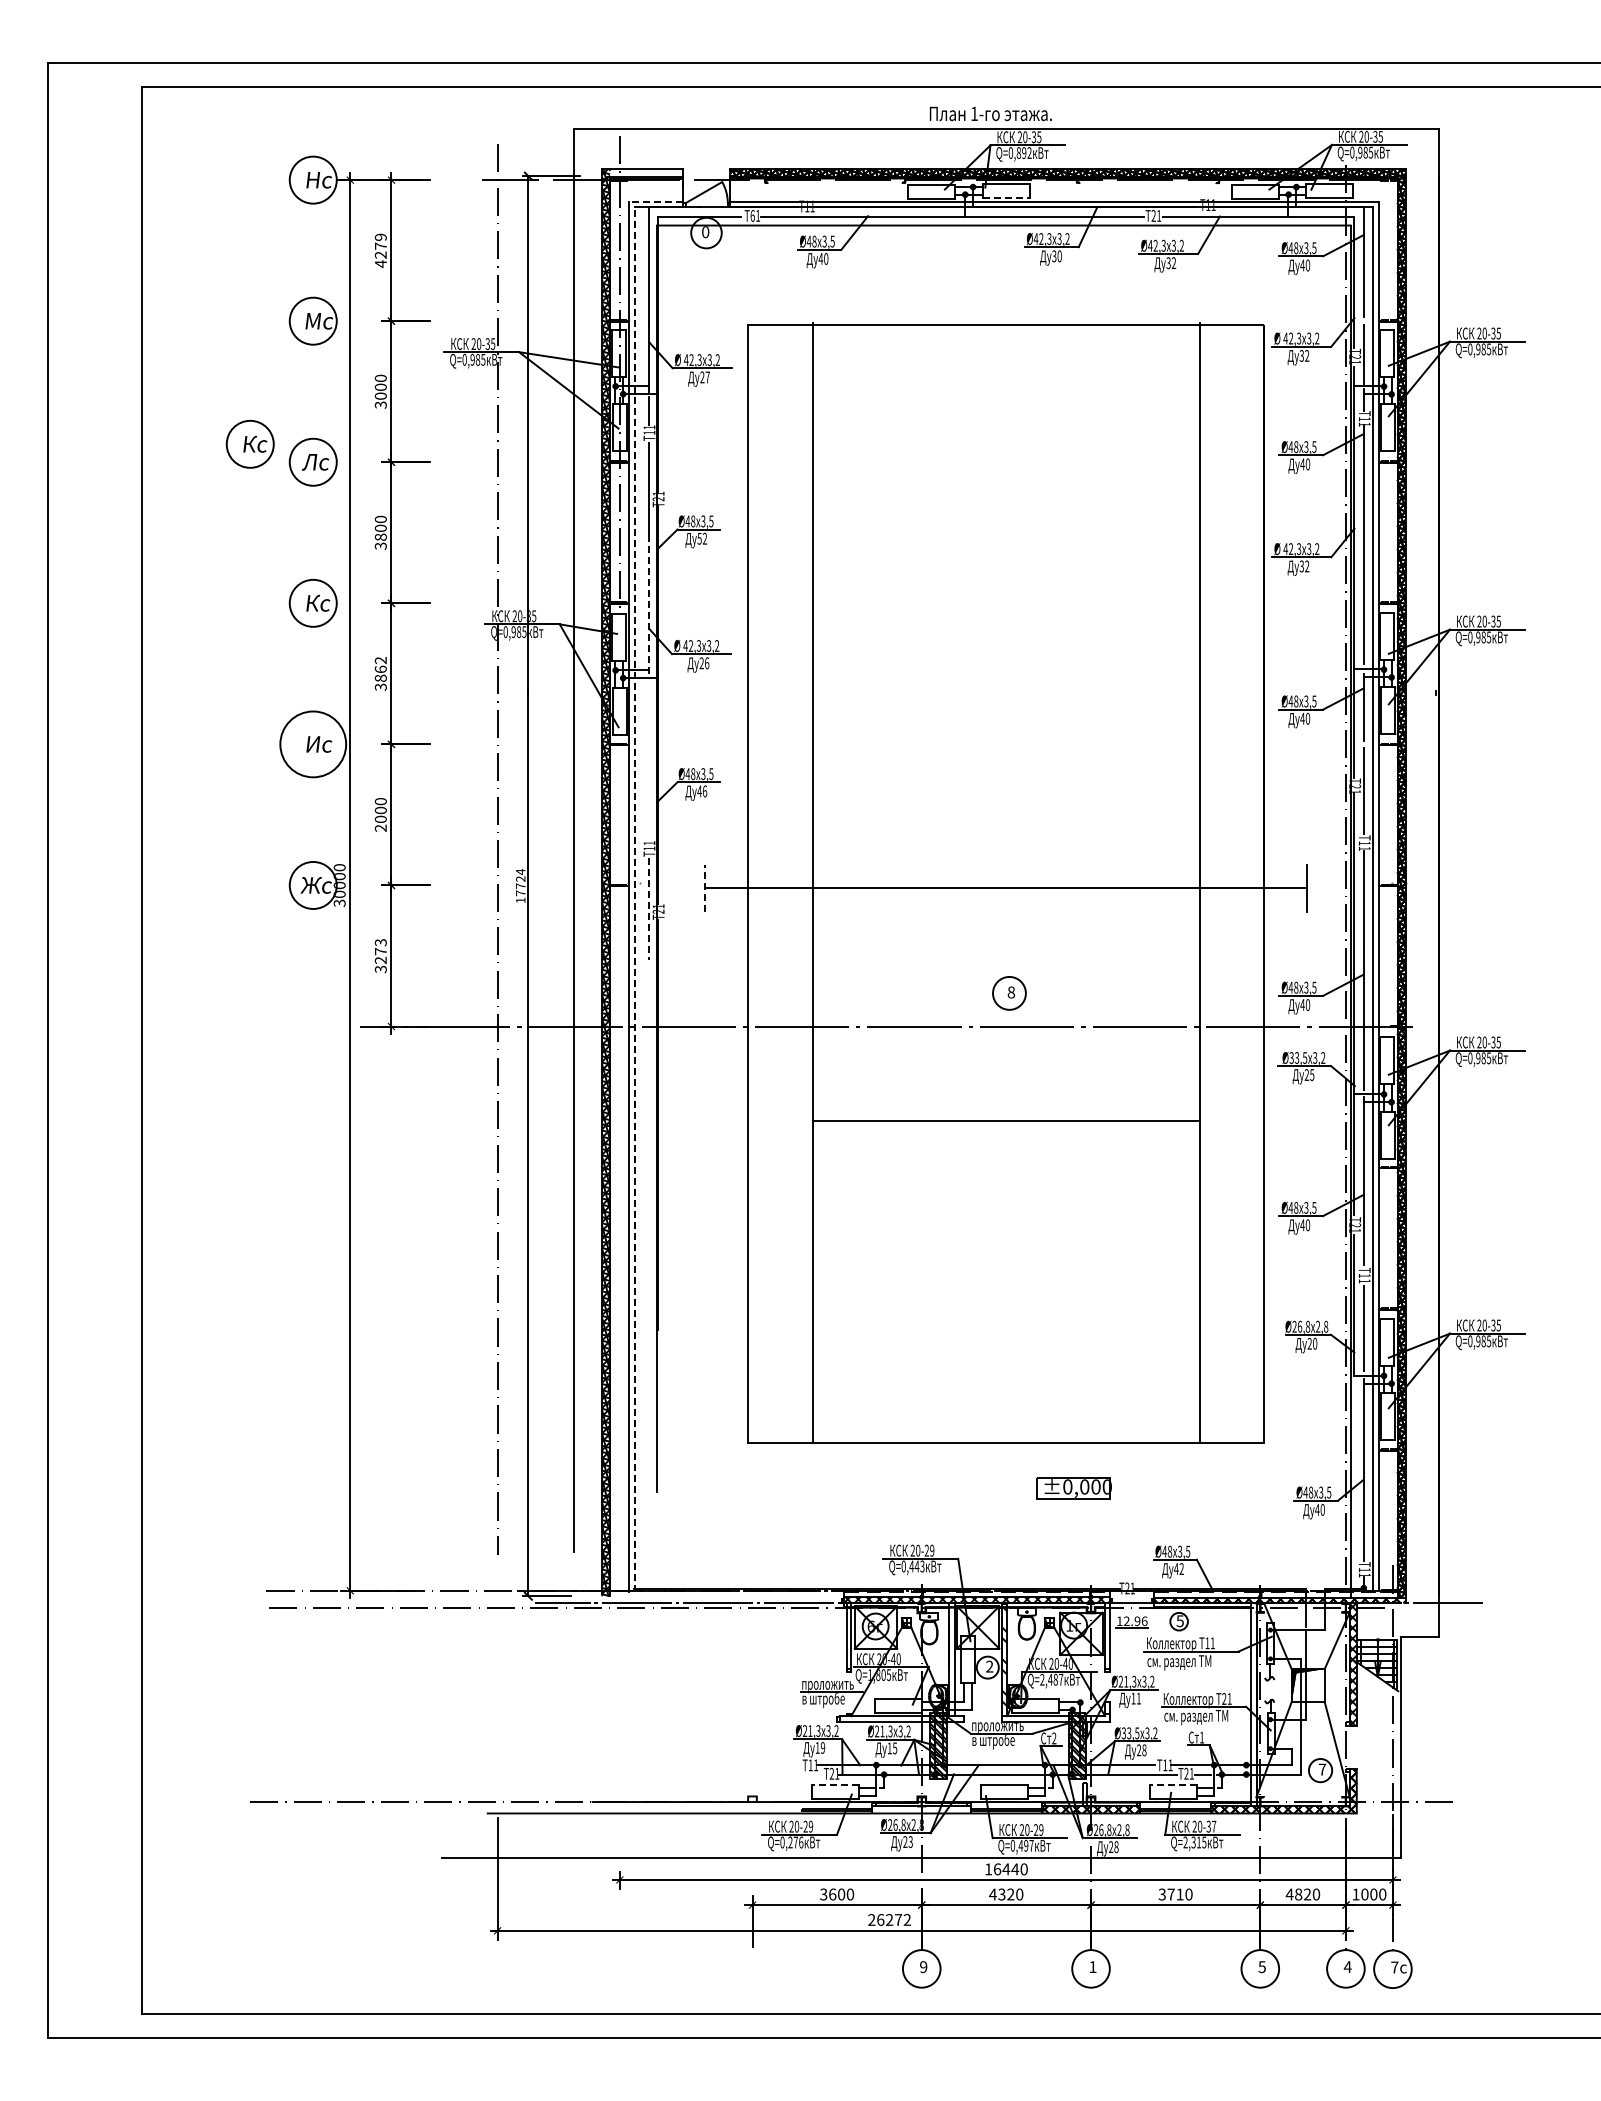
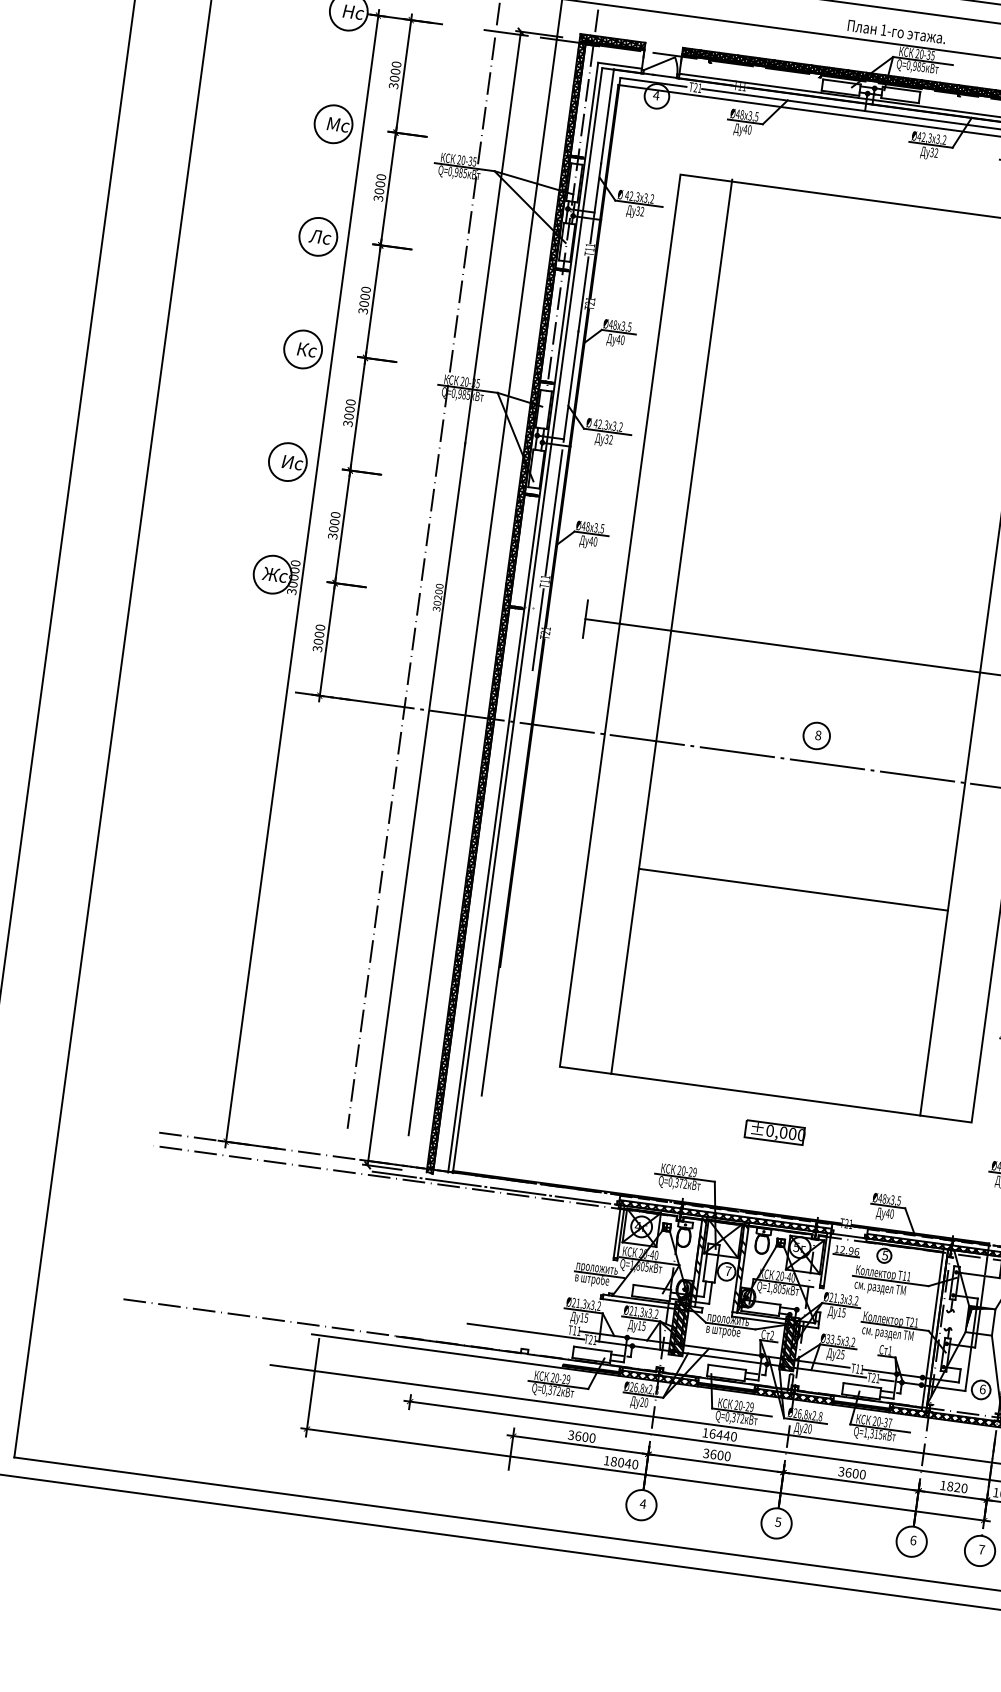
text: (1023, 153) -> (918, 67), Q=0,892 -> Q=0,985
hatch: (642, 174) -> (612, 42), added
line: (1006, 197) -> (900, 100), dashed -> solid
line: (655, 201) -> (619, 65), dashed -> solid
text: (752, 215) -> (695, 87), 61 -> 21
text: (705, 232) -> (656, 95), 0 -> 4
text: (380, 250) -> (394, 75), 4279 -> 3000
text: (1059, 256) -> (936, 153), 30 -> 32
text: (704, 377) -> (639, 211), 27 -> 32
part: (249, 444) -> (269, 215), removed
text: (380, 536) -> (363, 303), 3800 -> 3000
text: (702, 538) -> (620, 339), 52 -> 40
line: (649, 604) -> (571, 386), dashed -> solid
text: (704, 663) -> (608, 439), 26 -> 32
text: (380, 668) -> (349, 408), 3862 -> 3000
circle: (312, 743) -> (287, 461), size x0.71
line: (649, 762) -> (554, 512), added
text: (705, 791) -> (595, 542), 46 -> 40
text: (380, 827) -> (332, 535), 2000 -> 3000
text: (520, 885) -> (438, 597), 17724 -> 30200
line: (705, 888) -> (585, 619), dashed -> solid
line: (634, 899) -> (527, 620), dashed -> solid
line: (649, 908) -> (538, 629), dashed -> solid
text: (380, 951) -> (319, 634), 3273 -> 3000
line: (1005, 1121) -> (792, 889), moved
part: (1073, 1488) -> (774, 1132), moved
text: (916, 1566) -> (680, 1183), Q=0,443 -> Q=0,372
text: (1181, 1569) -> (891, 1214), 42 -> 40
text: (1069, 1625) -> (796, 1247), 1 -> 5
text: (870, 1626) -> (637, 1226), 6 -> 4
hatch: (951, 1655) -> (699, 1258), added
text: (989, 1666) -> (728, 1271), 2 -> 7
text: (1051, 1679) -> (776, 1288), Q=2,487 -> Q=1,805
text: (1138, 1698) -> (843, 1312), 11 -> 15
text: (822, 1747) -> (586, 1317), 19 -> 15
text: (1144, 1750) -> (842, 1354), 28 -> 25
text: (1322, 1769) -> (982, 1389), 7 -> 6
line: (750, 1774) -> (525, 1331), added
line: (835, 1785) -> (592, 1349), dashed -> solid
line: (1173, 1785) -> (862, 1385), dashed -> solid
hatch: (921, 1809) -> (658, 1377), added
text: (910, 1841) -> (646, 1402), 23 -> 20
text: (795, 1842) -> (554, 1390), Q=0,276 -> Q=0,372
text: (1185, 1842) -> (865, 1432), Q=2,315 -> Q=1,315
text: (1025, 1845) -> (737, 1417), Q=0,497 -> Q=0,372
text: (1116, 1847) -> (810, 1429), 28 -> 20
text: (1001, 1894) -> (713, 1454), 4320 -> 3600
text: (1175, 1894) -> (852, 1473), 3710 -> 3600
text: (1289, 1894) -> (943, 1485), 4820 -> 1820
text: (889, 1919) -> (621, 1462), 26272 -> 18040
text: (1347, 1966) -> (981, 1549), 4 -> 7
text: (923, 1967) -> (642, 1504), 9 -> 4
text: (1092, 1967) -> (777, 1522), 1 -> 5
text: (1261, 1967) -> (912, 1540), 5 -> 6

